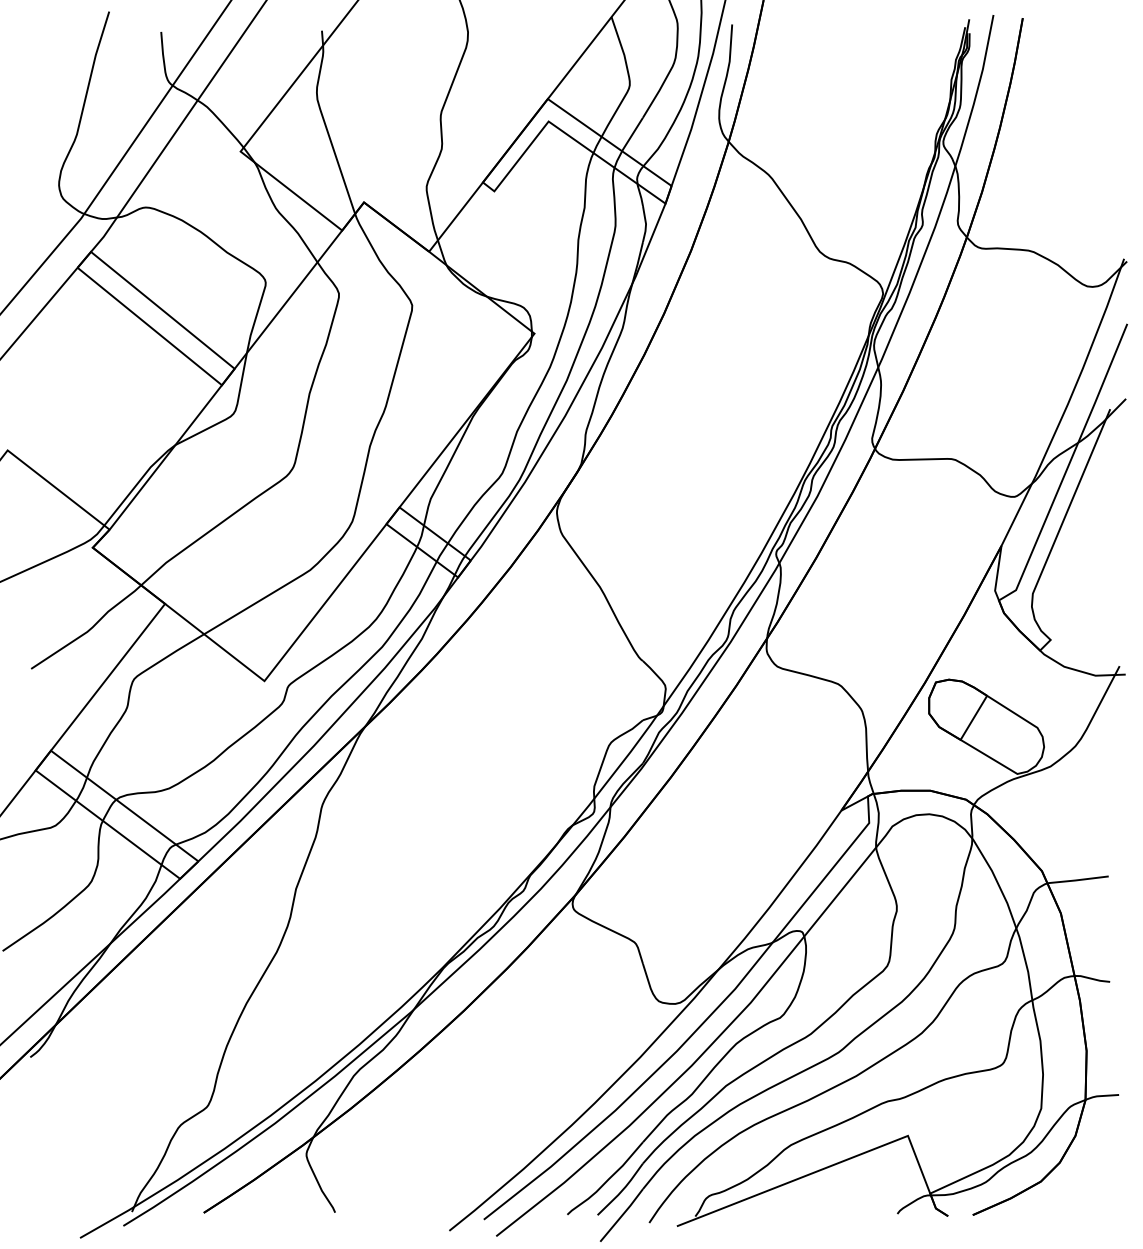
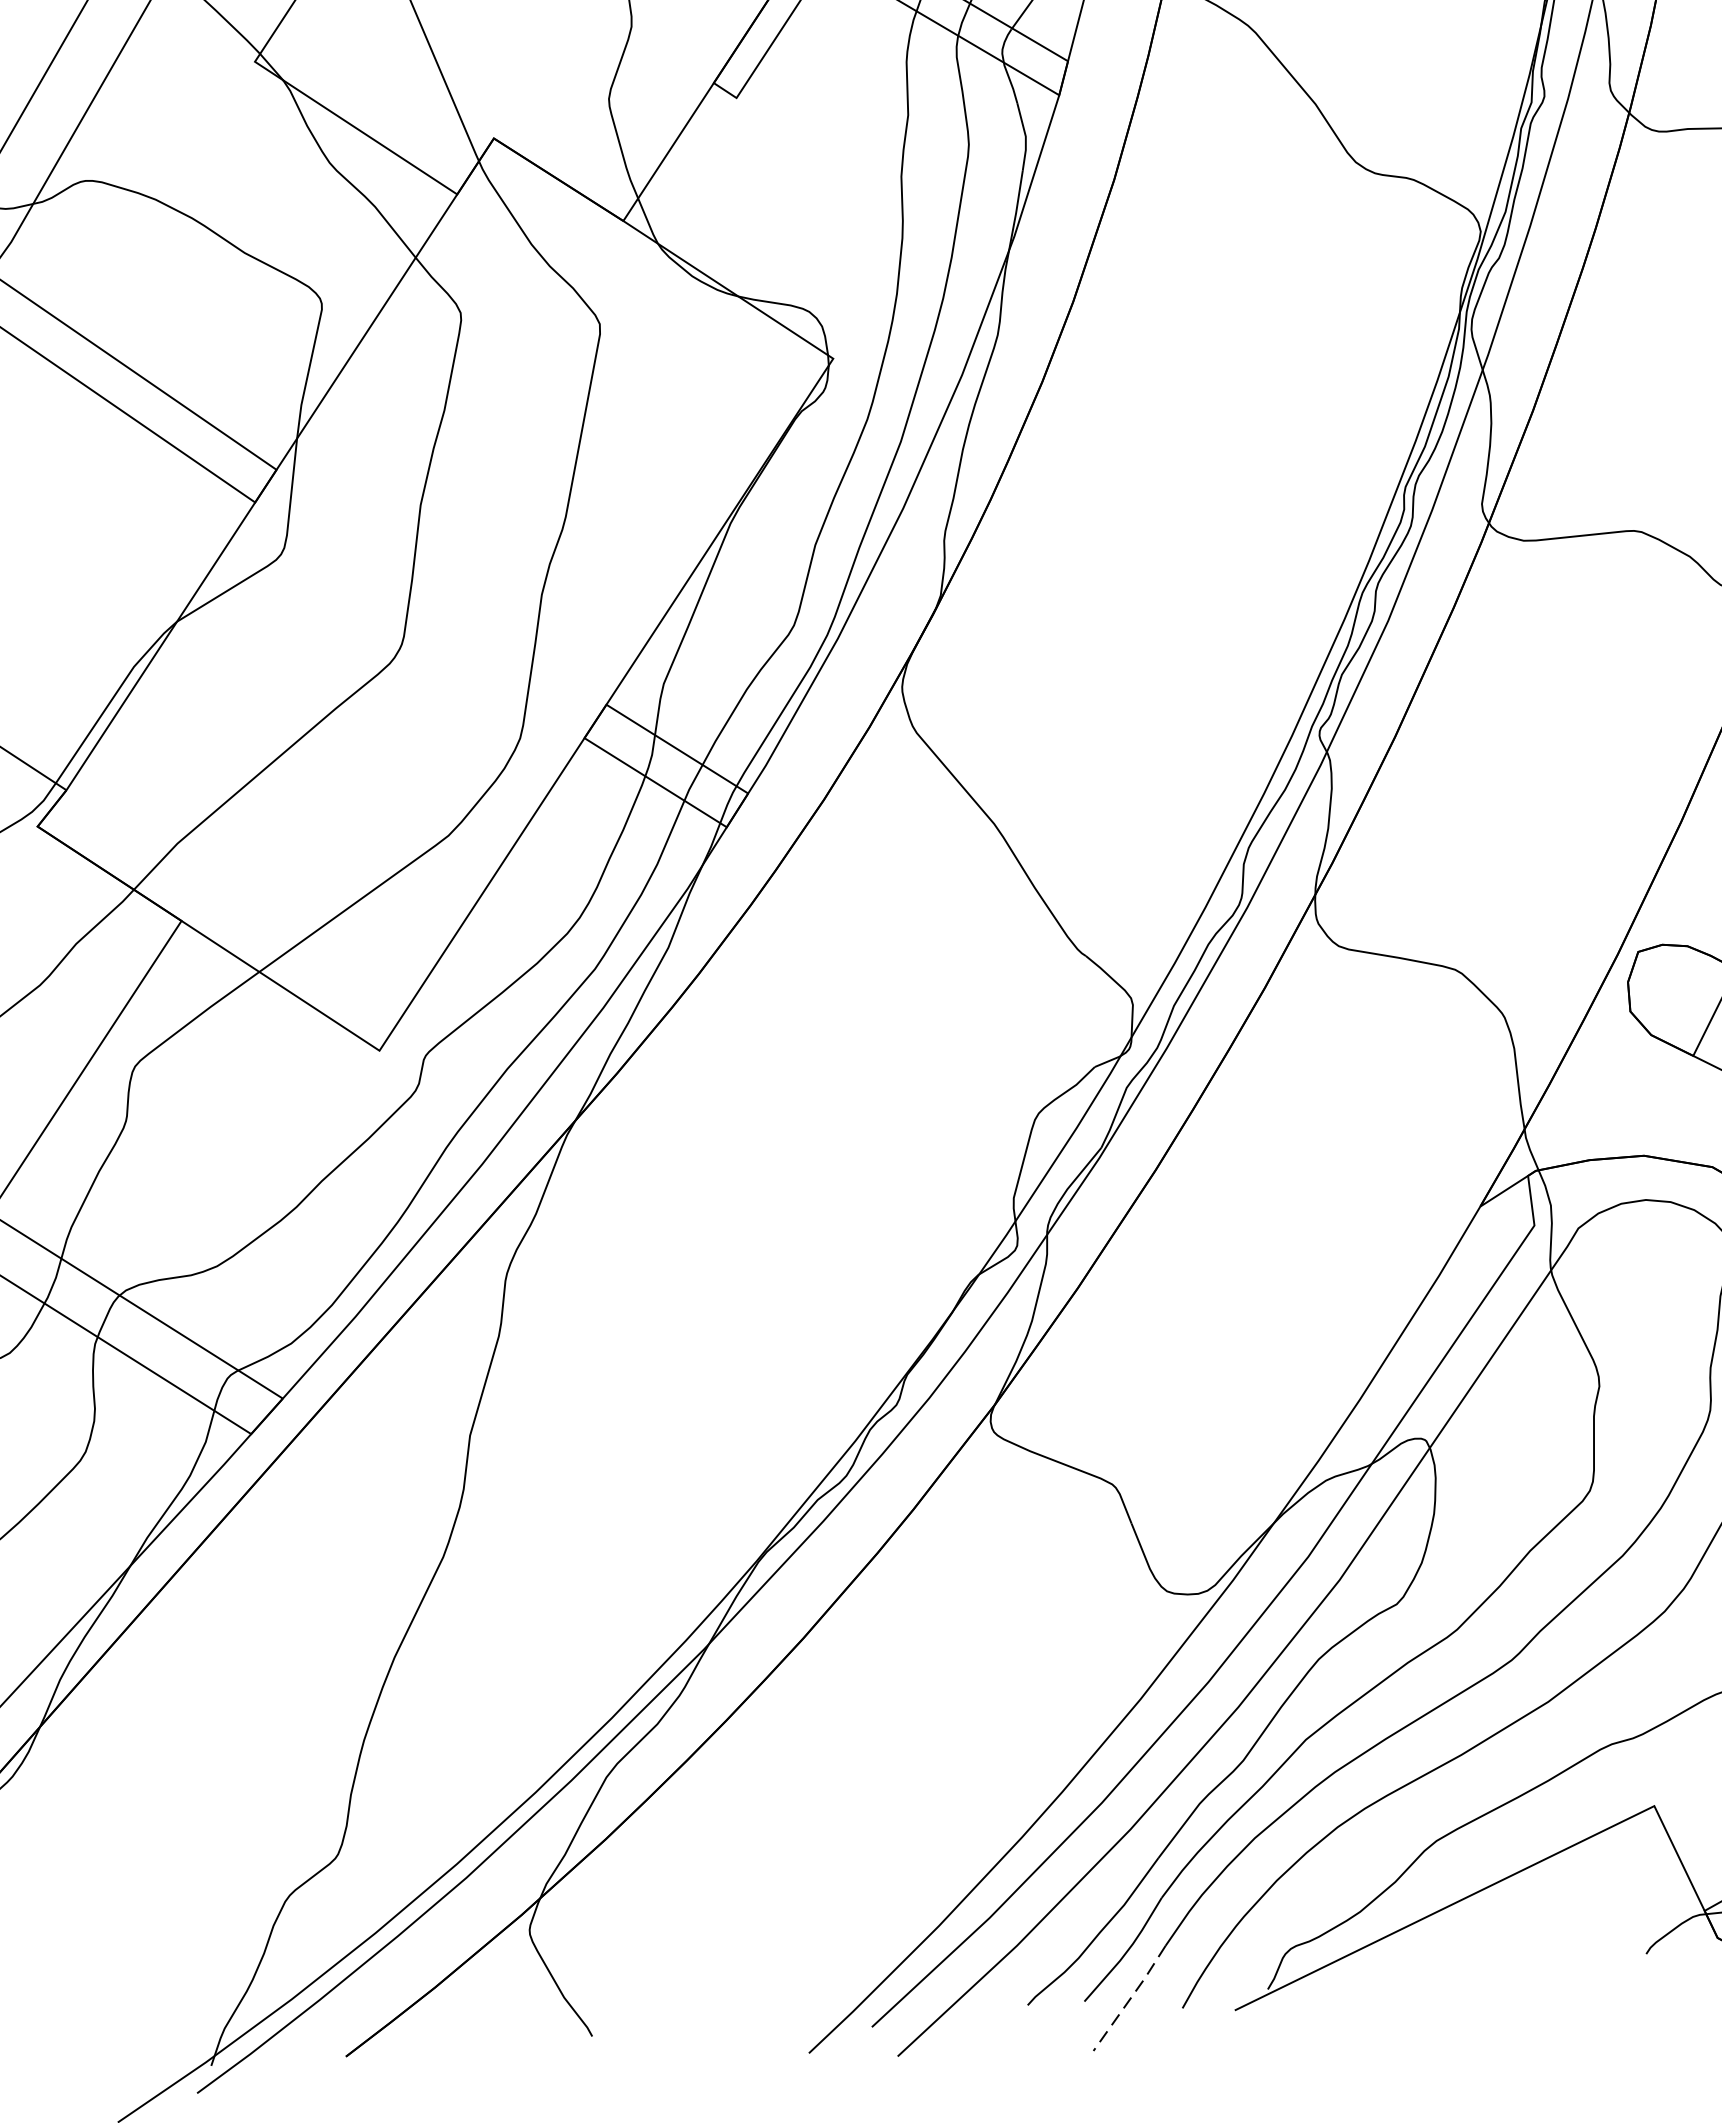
line: (622, 1215) -> (1131, 1998), solid -> dashed

